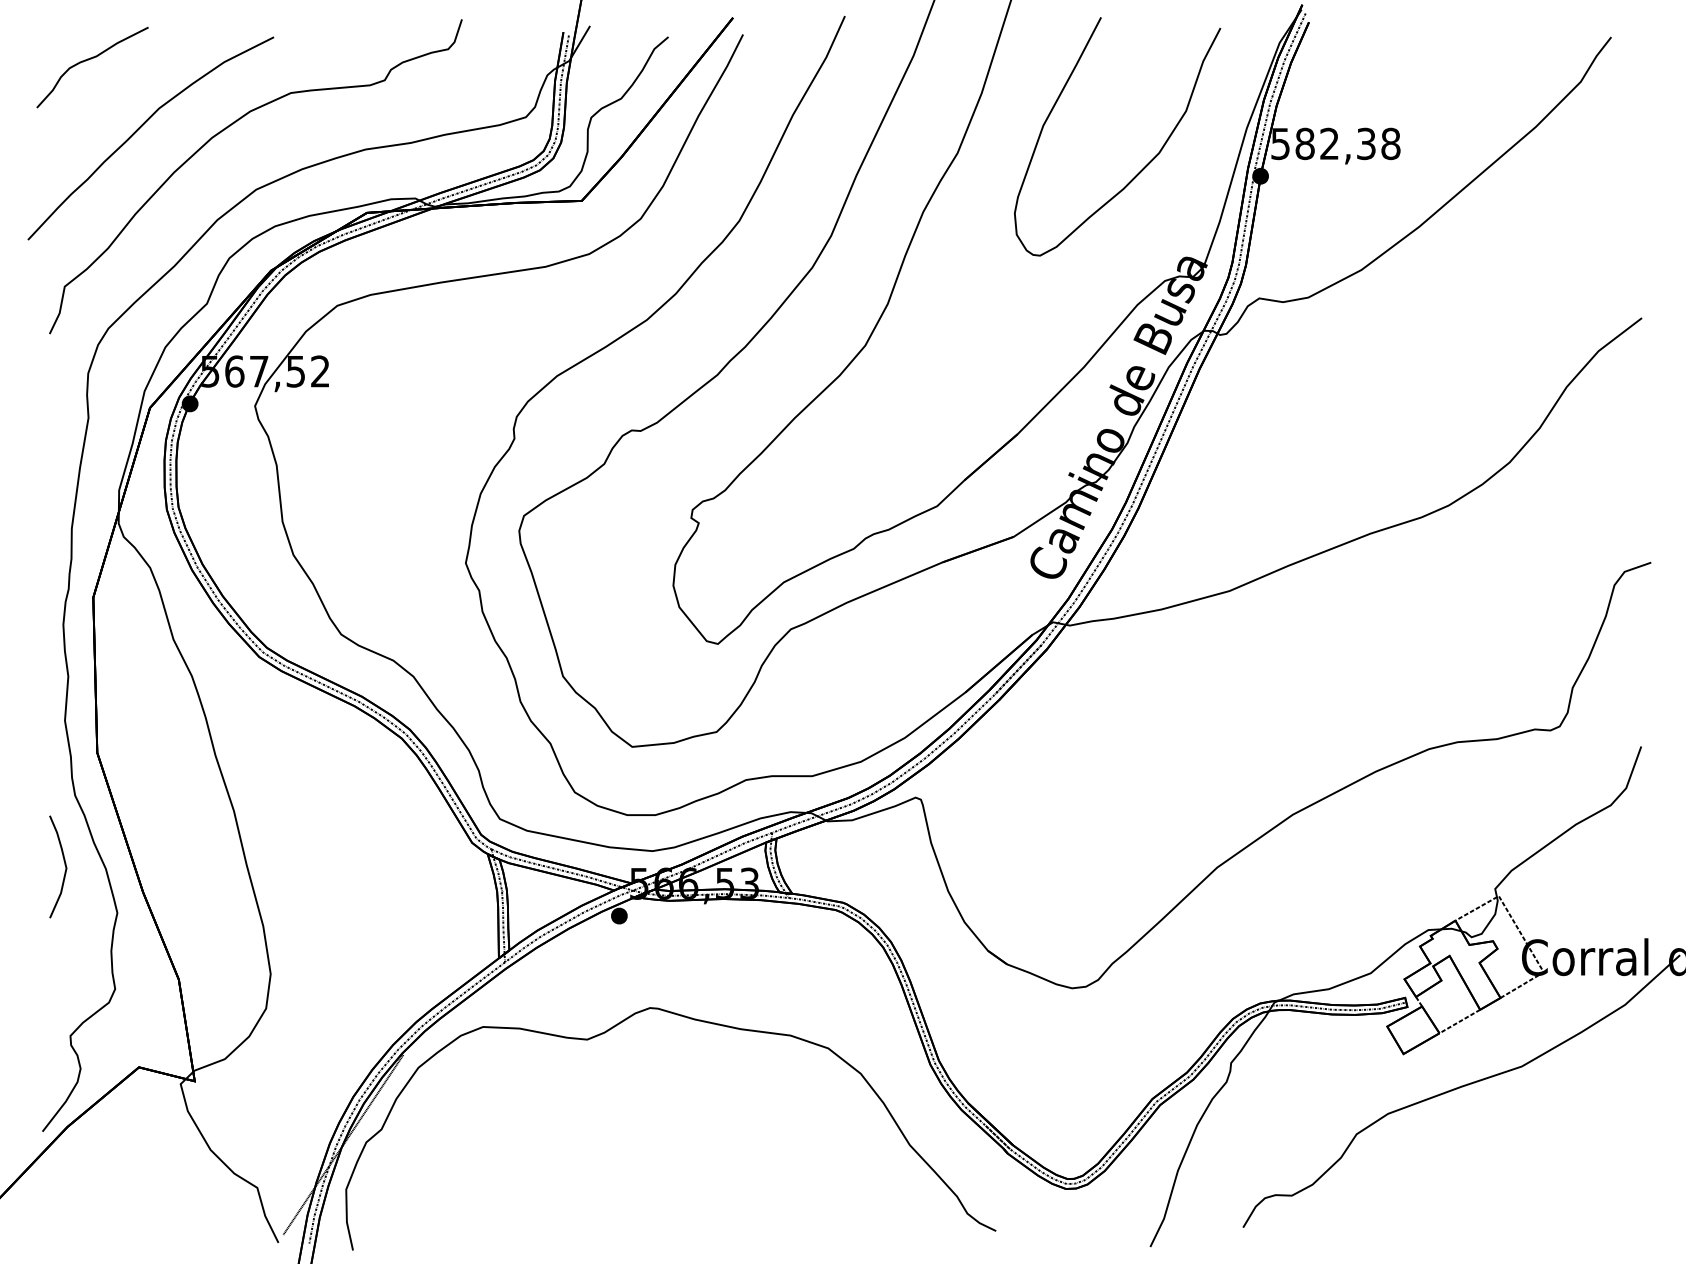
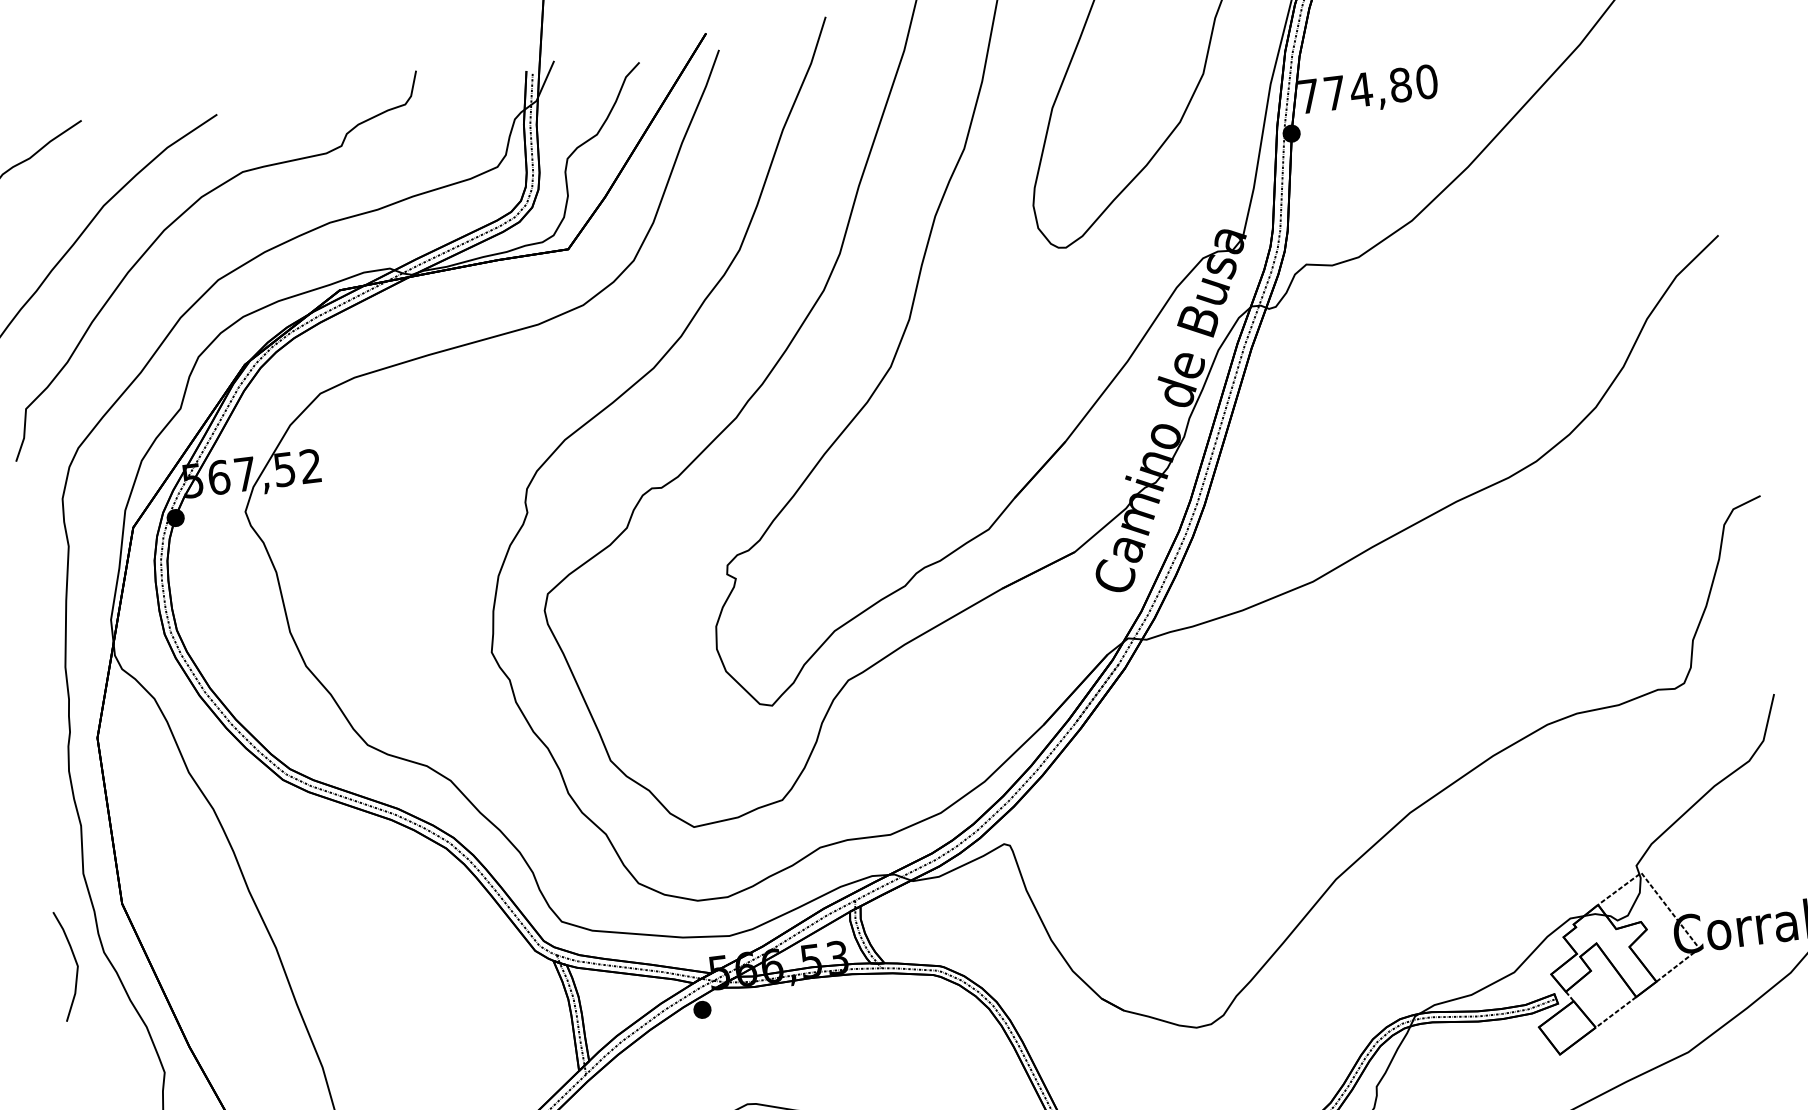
text: (1335, 143) -> (1367, 88), 582,38 -> 774,80
curve: (64, 865) -> (75, 963), moved

